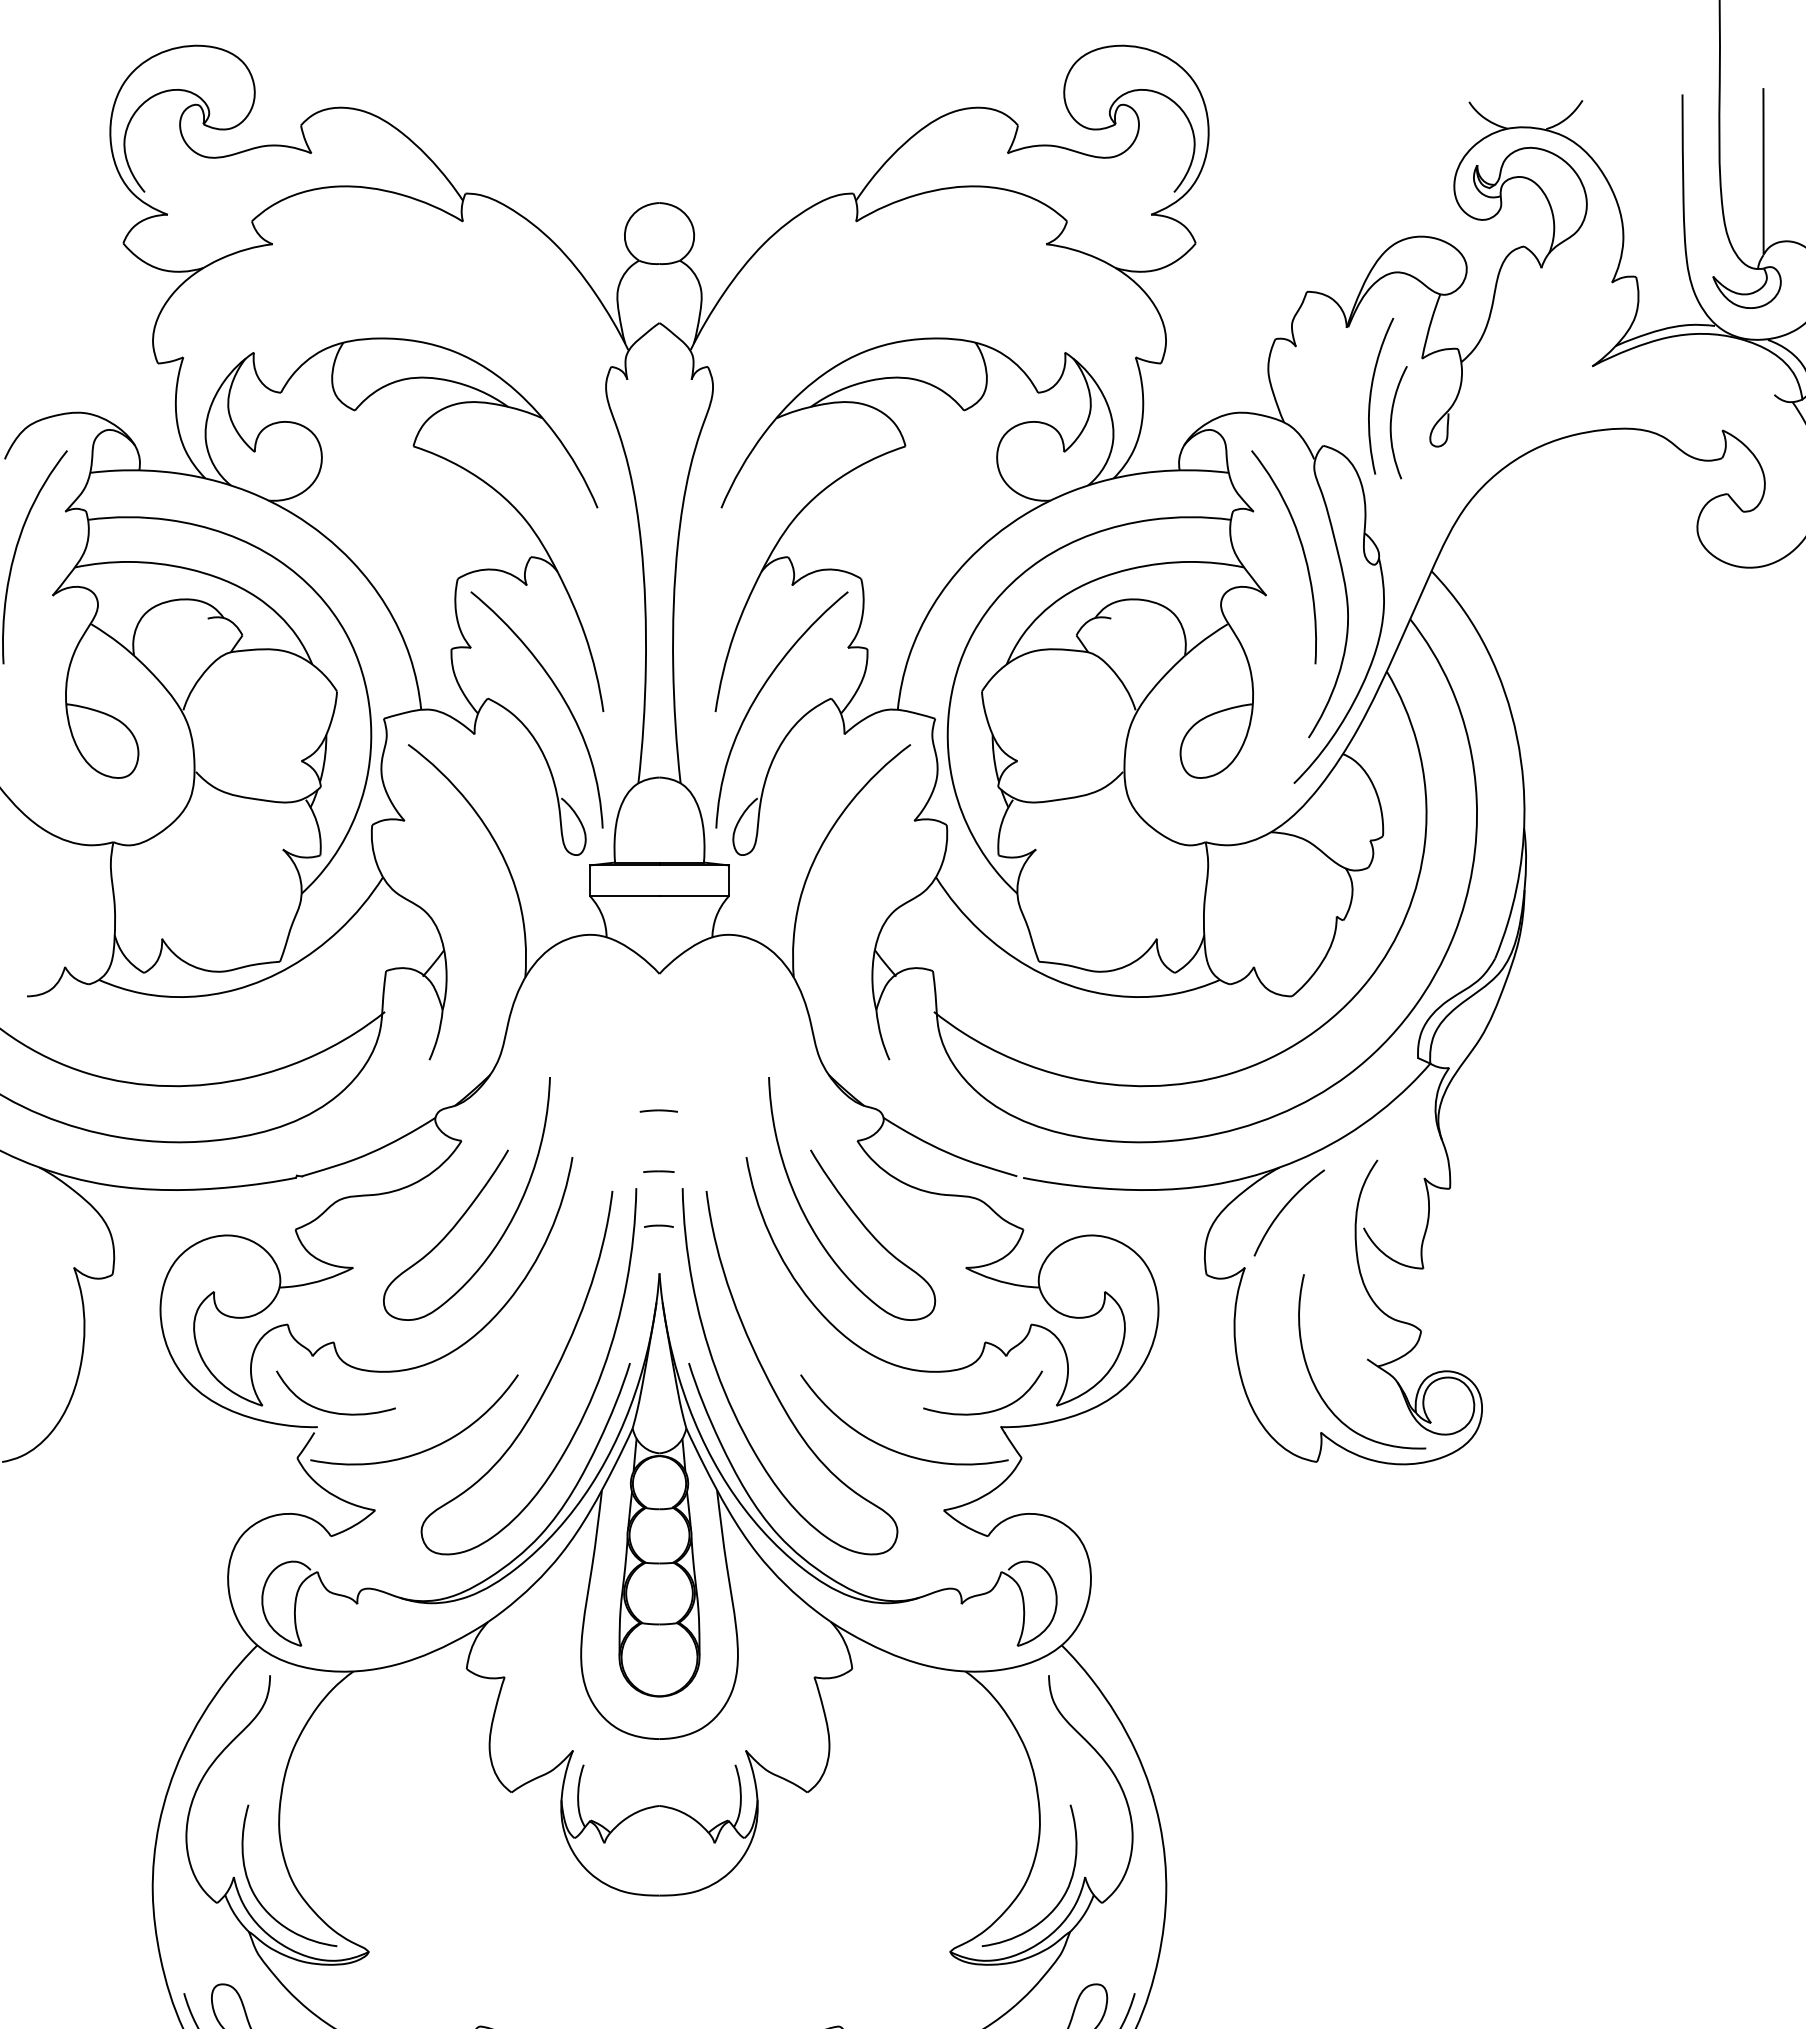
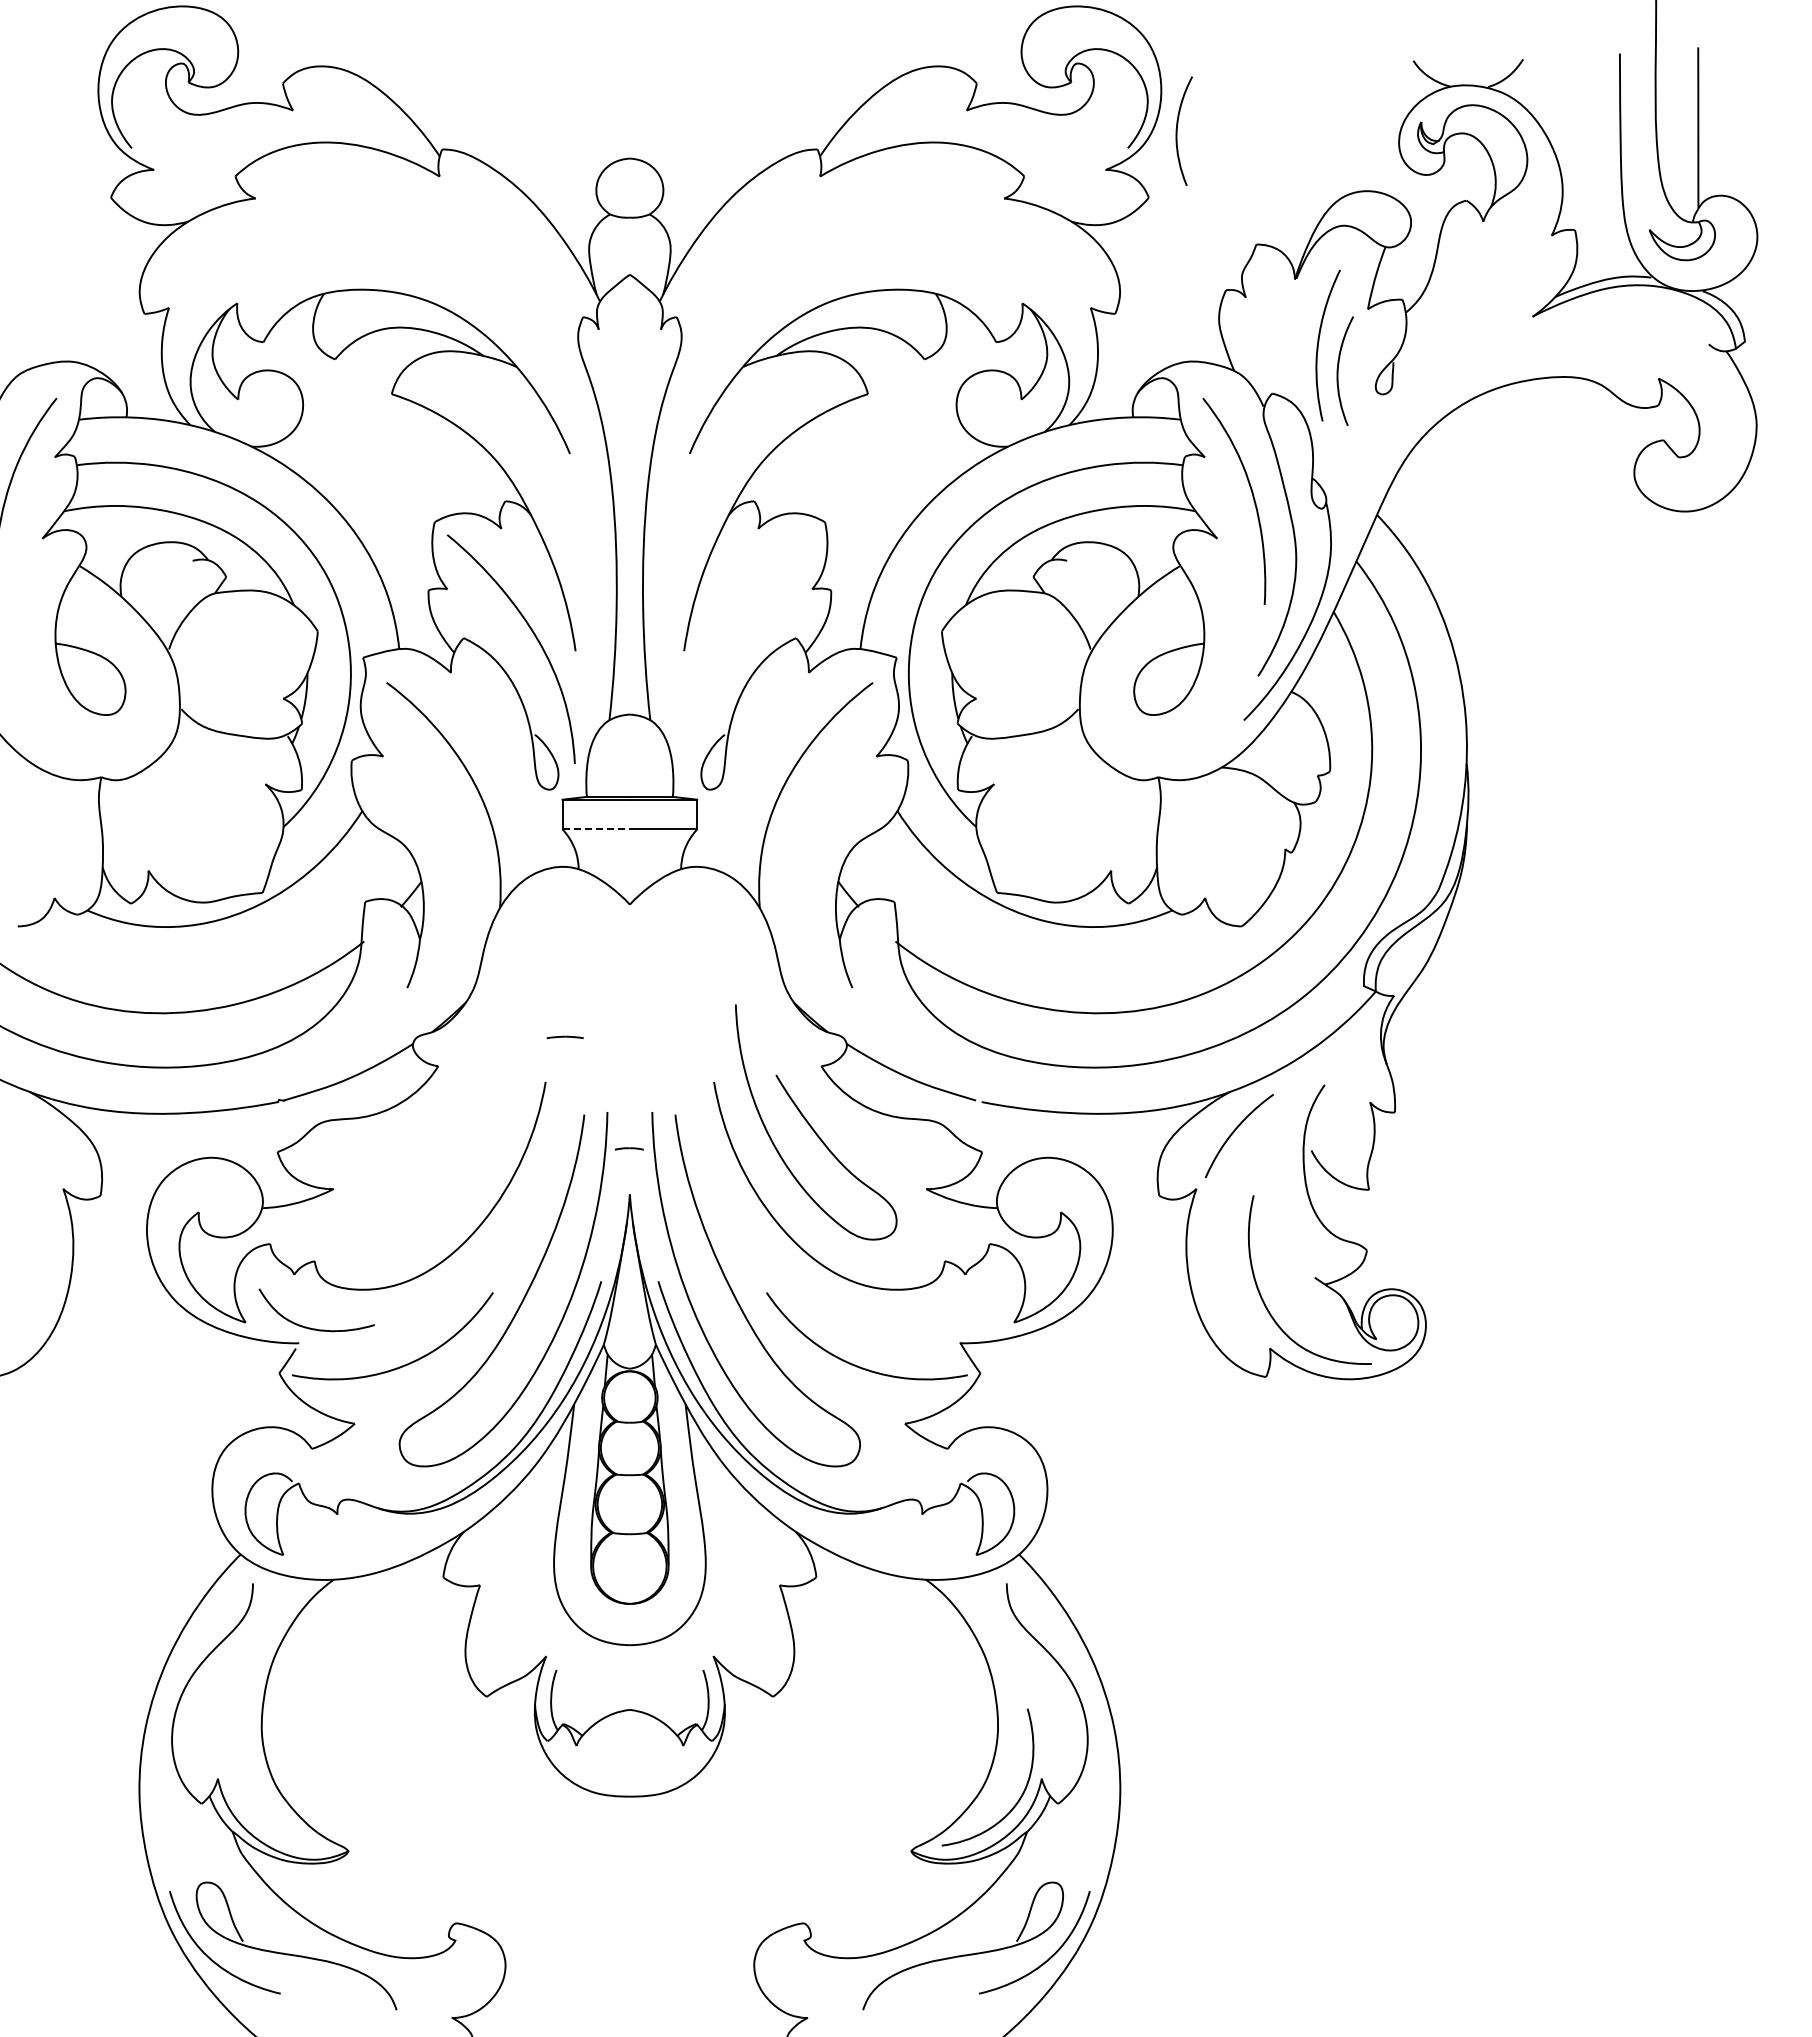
curve: (1225, 173) -> (1177, 130), added
curve: (759, 694) -> (726, 634), removed
line: (625, 896) -> (596, 829), solid -> dashed
line: (658, 1110) -> (564, 1036), moved
line: (659, 1171) -> (629, 1095), removed
curve: (471, 1203) -> (447, 1126), removed
curve: (983, 1411) -> (943, 1328), removed
curve: (255, 1893) -> (238, 1794), removed

